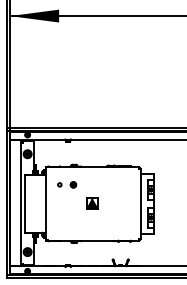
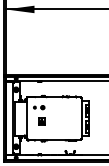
part: (91, 203) -> (41, 121), moved

